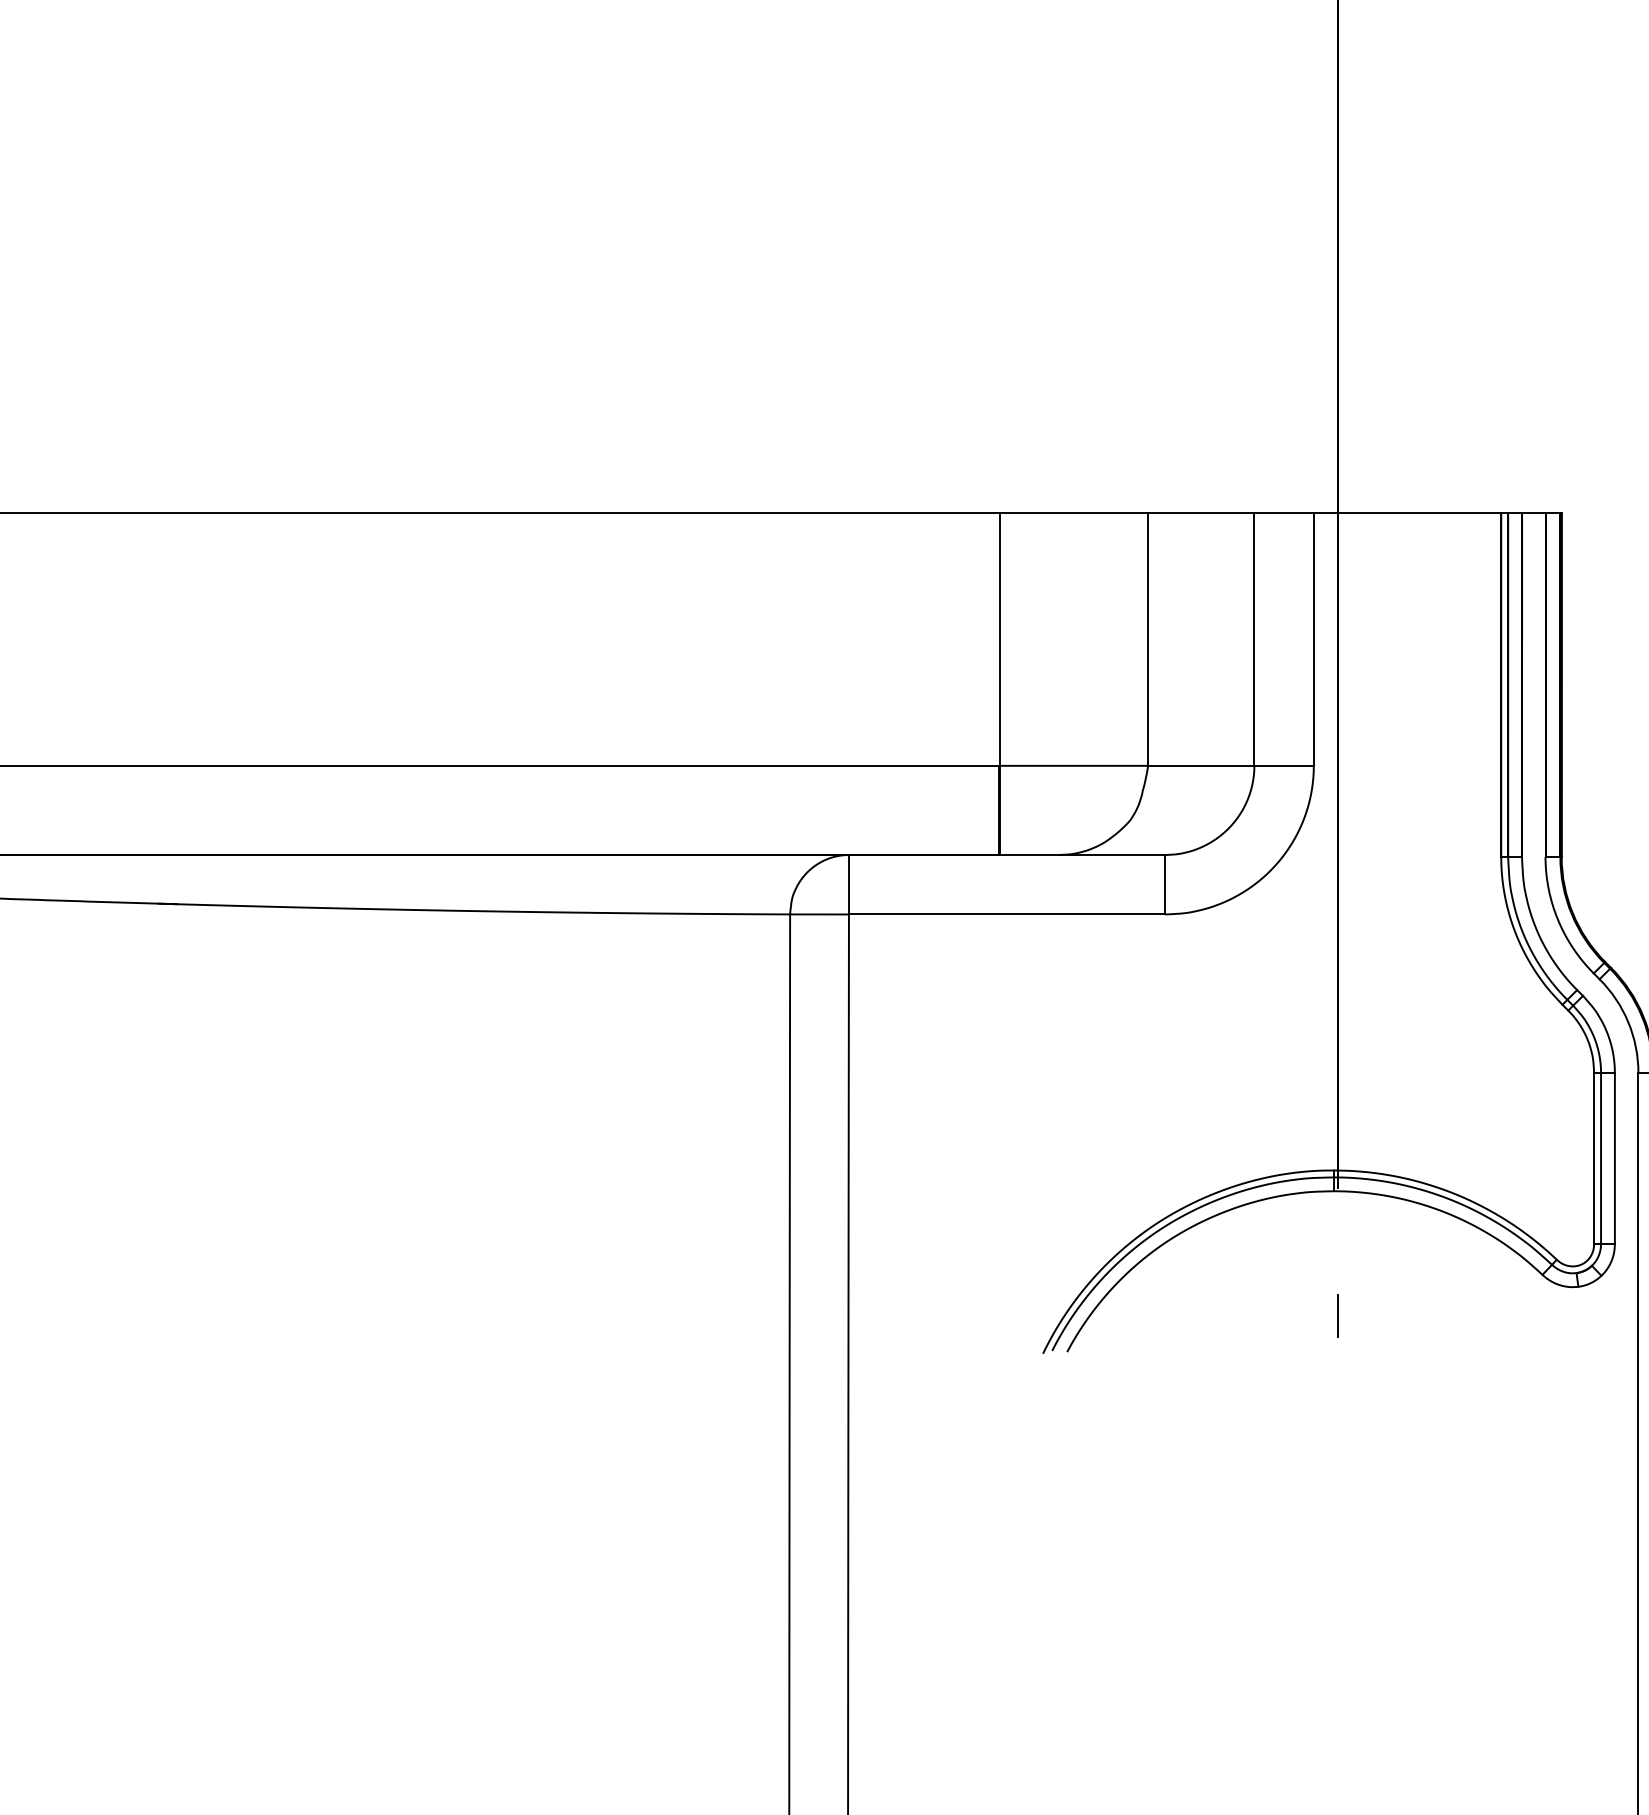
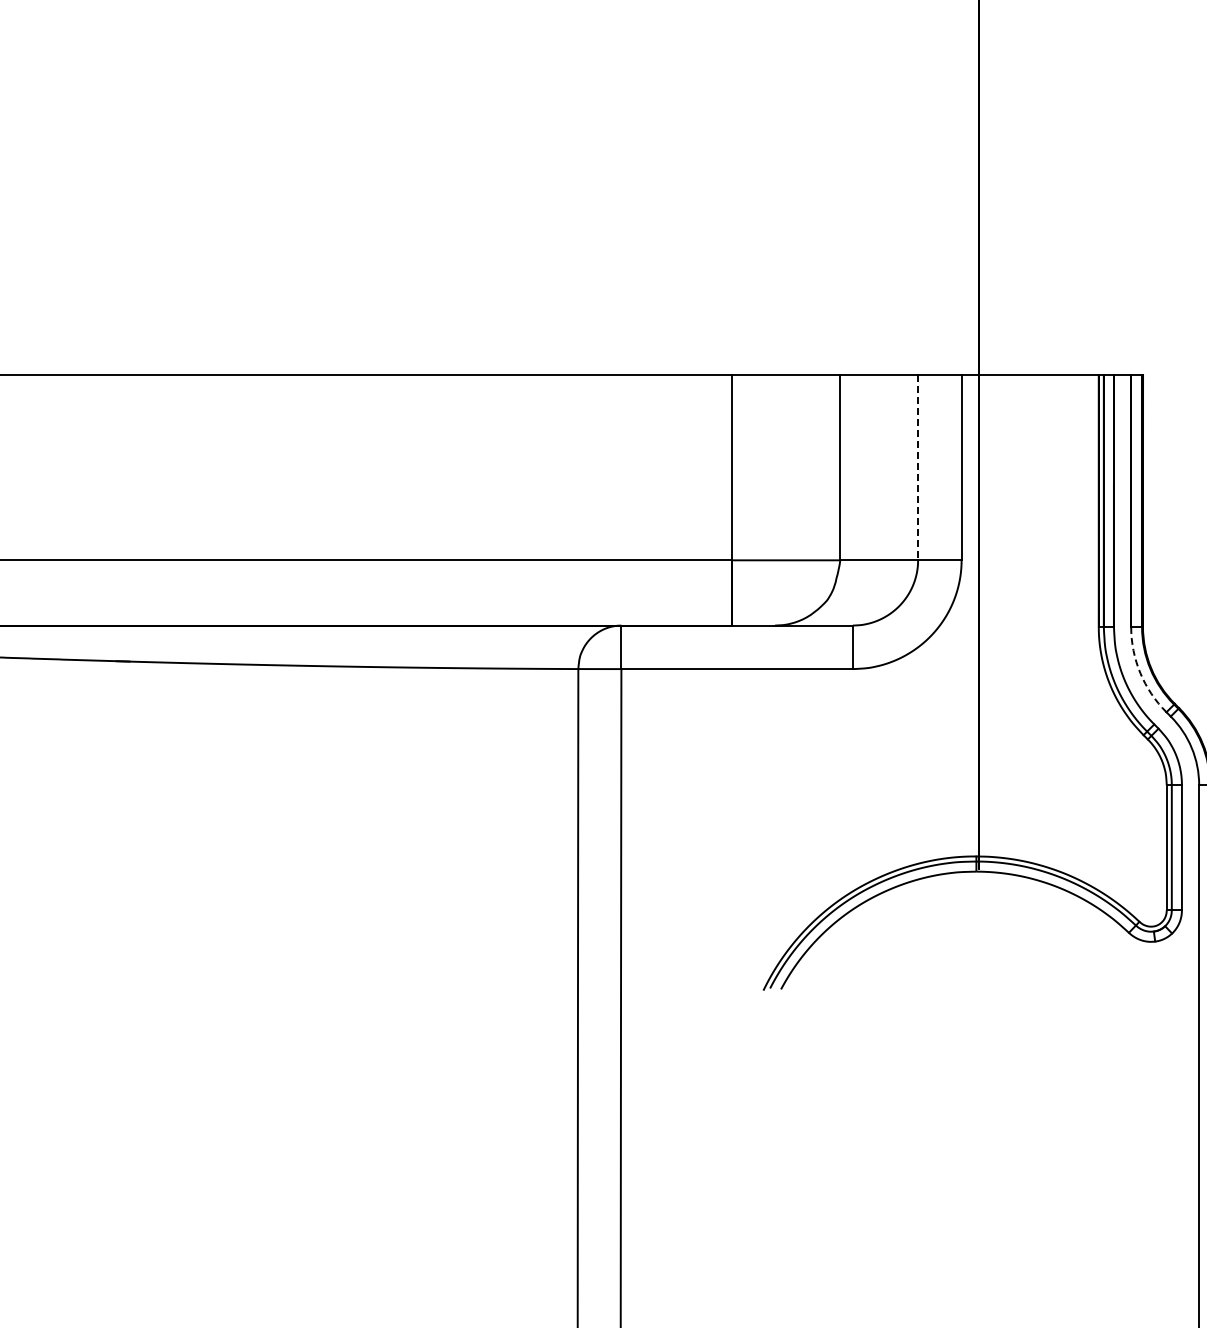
line: (1254, 640) -> (918, 468), solid -> dashed
arc: (1558, 920) -> (1140, 673), solid -> dashed
line: (1336, 1315) -> (978, 962), removed

